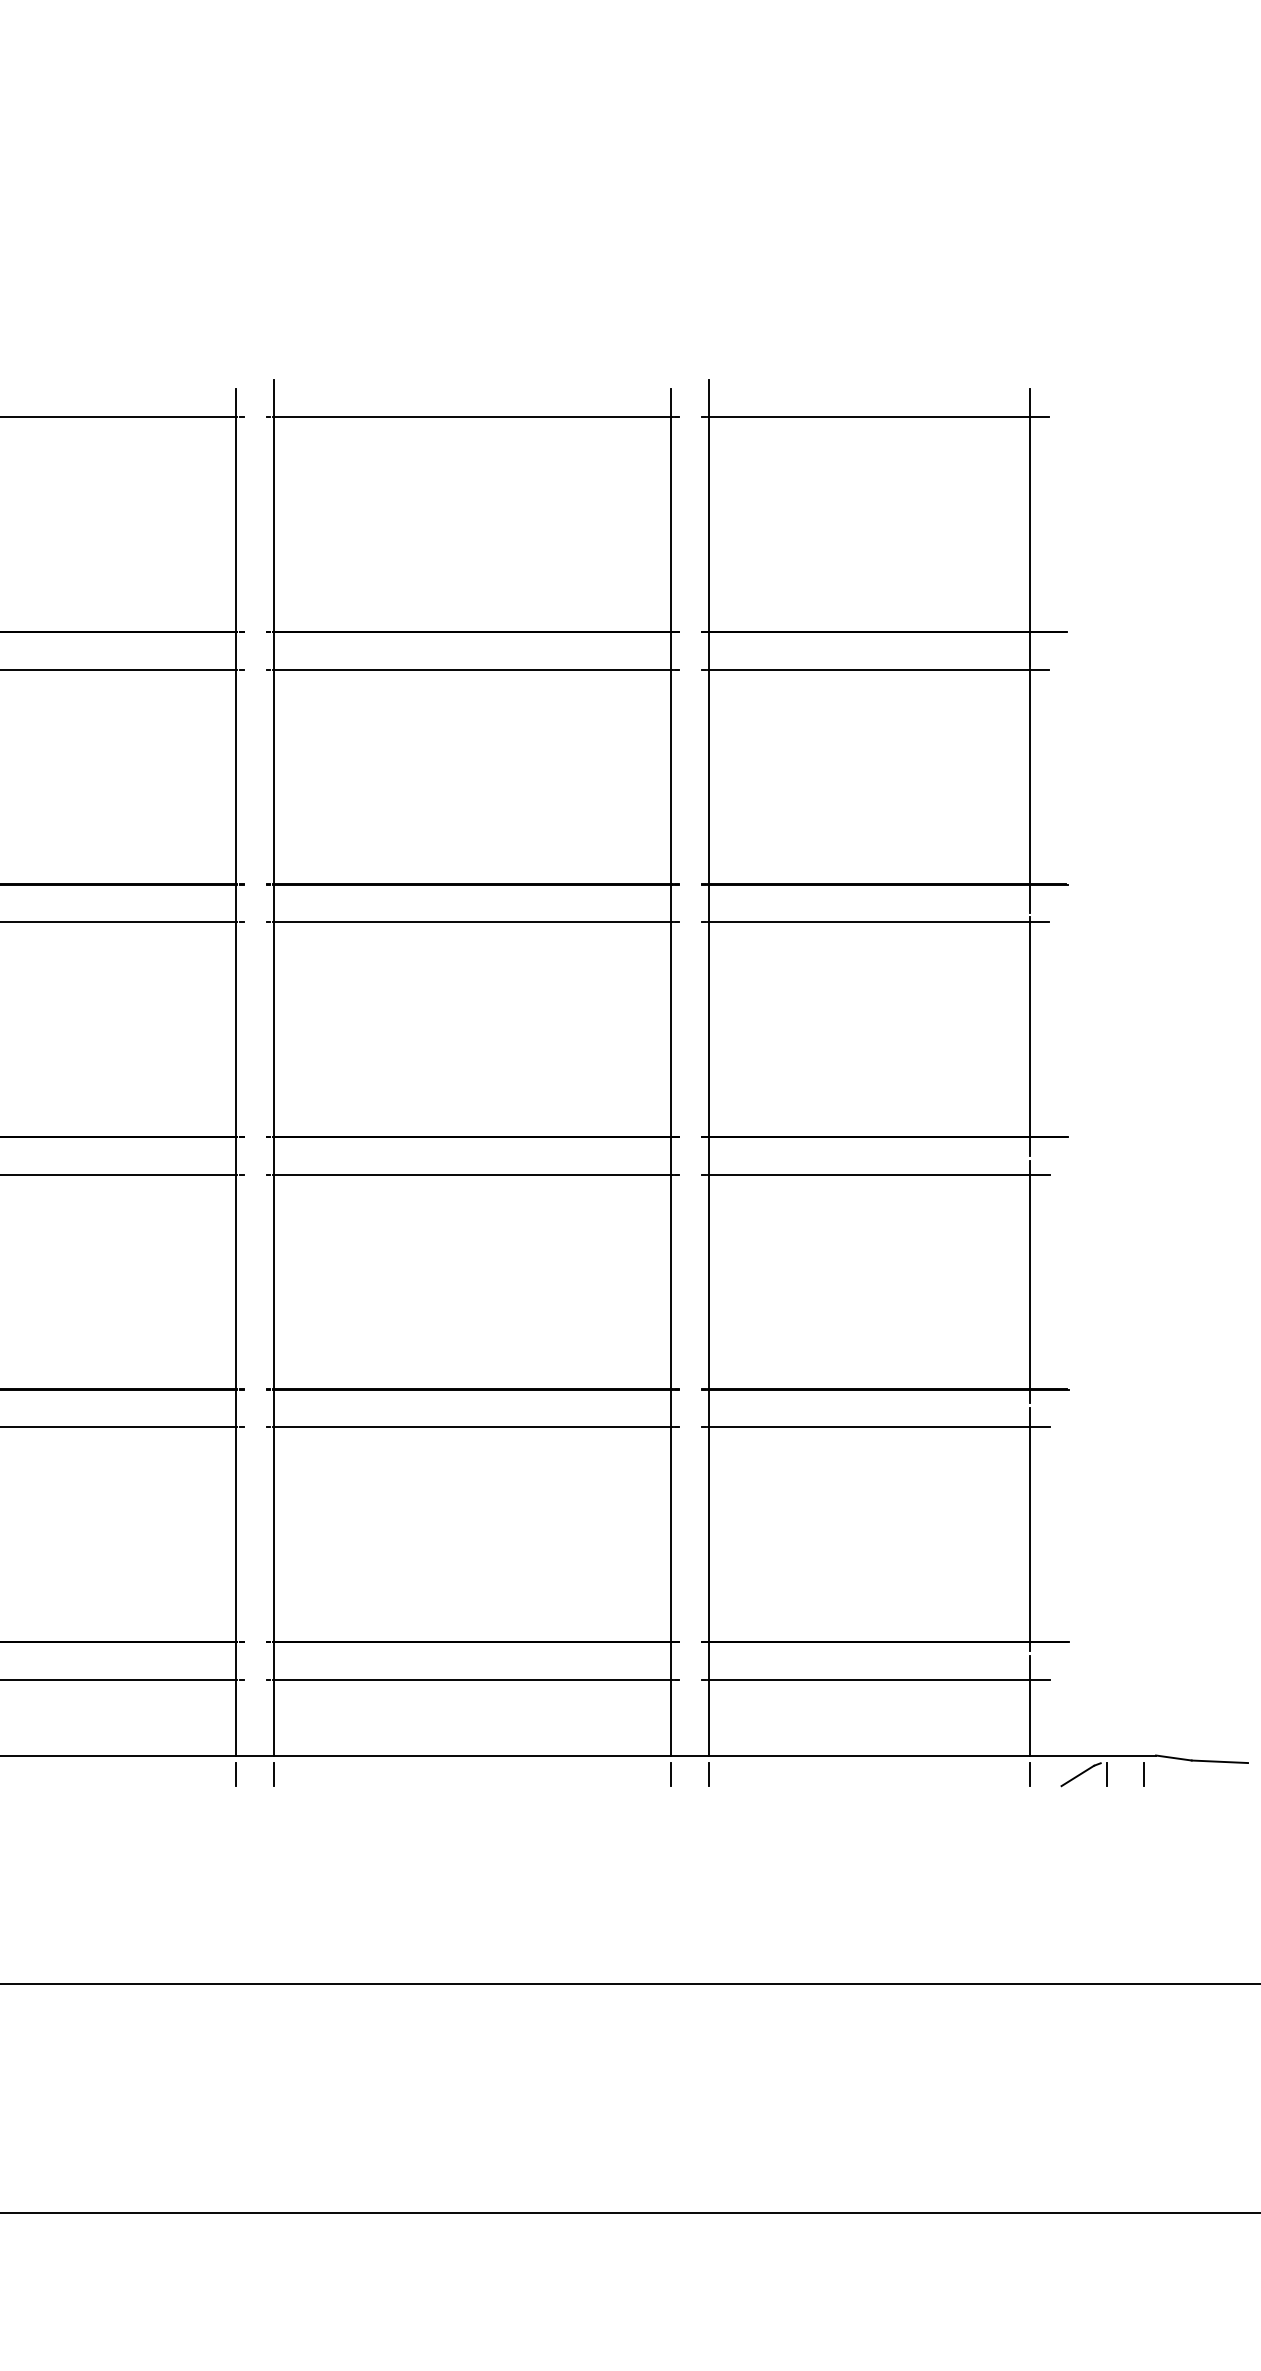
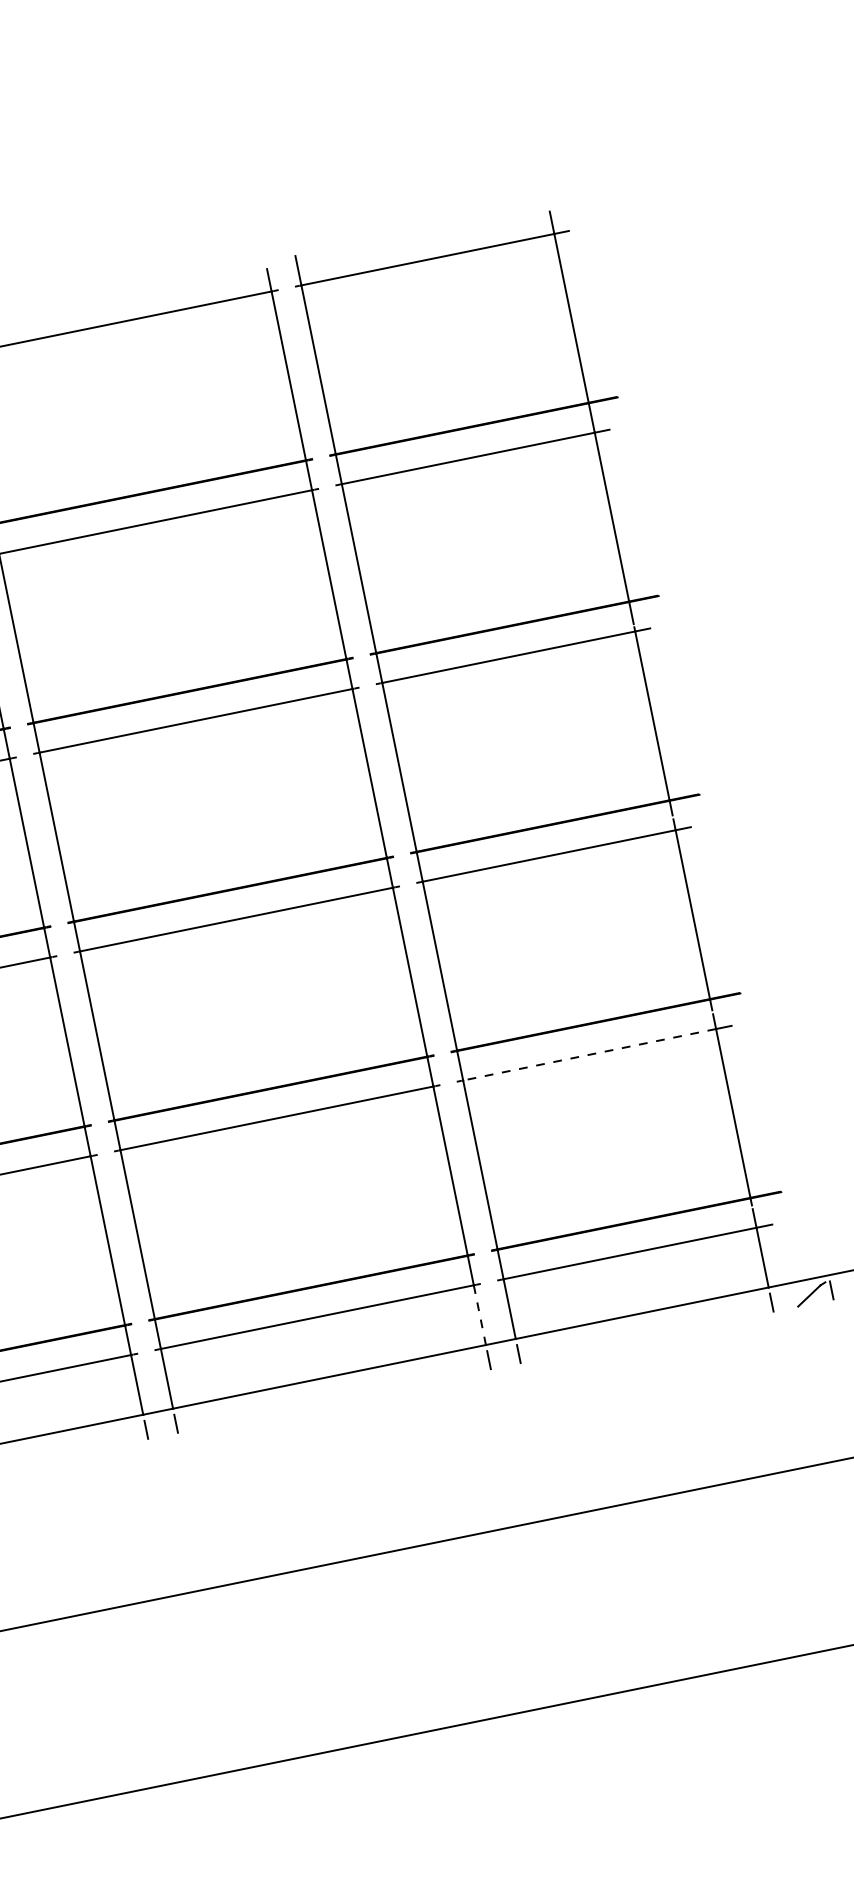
line: (869, 1427) -> (589, 1055), solid -> dashed
line: (671, 1717) -> (480, 1315), solid -> dashed

